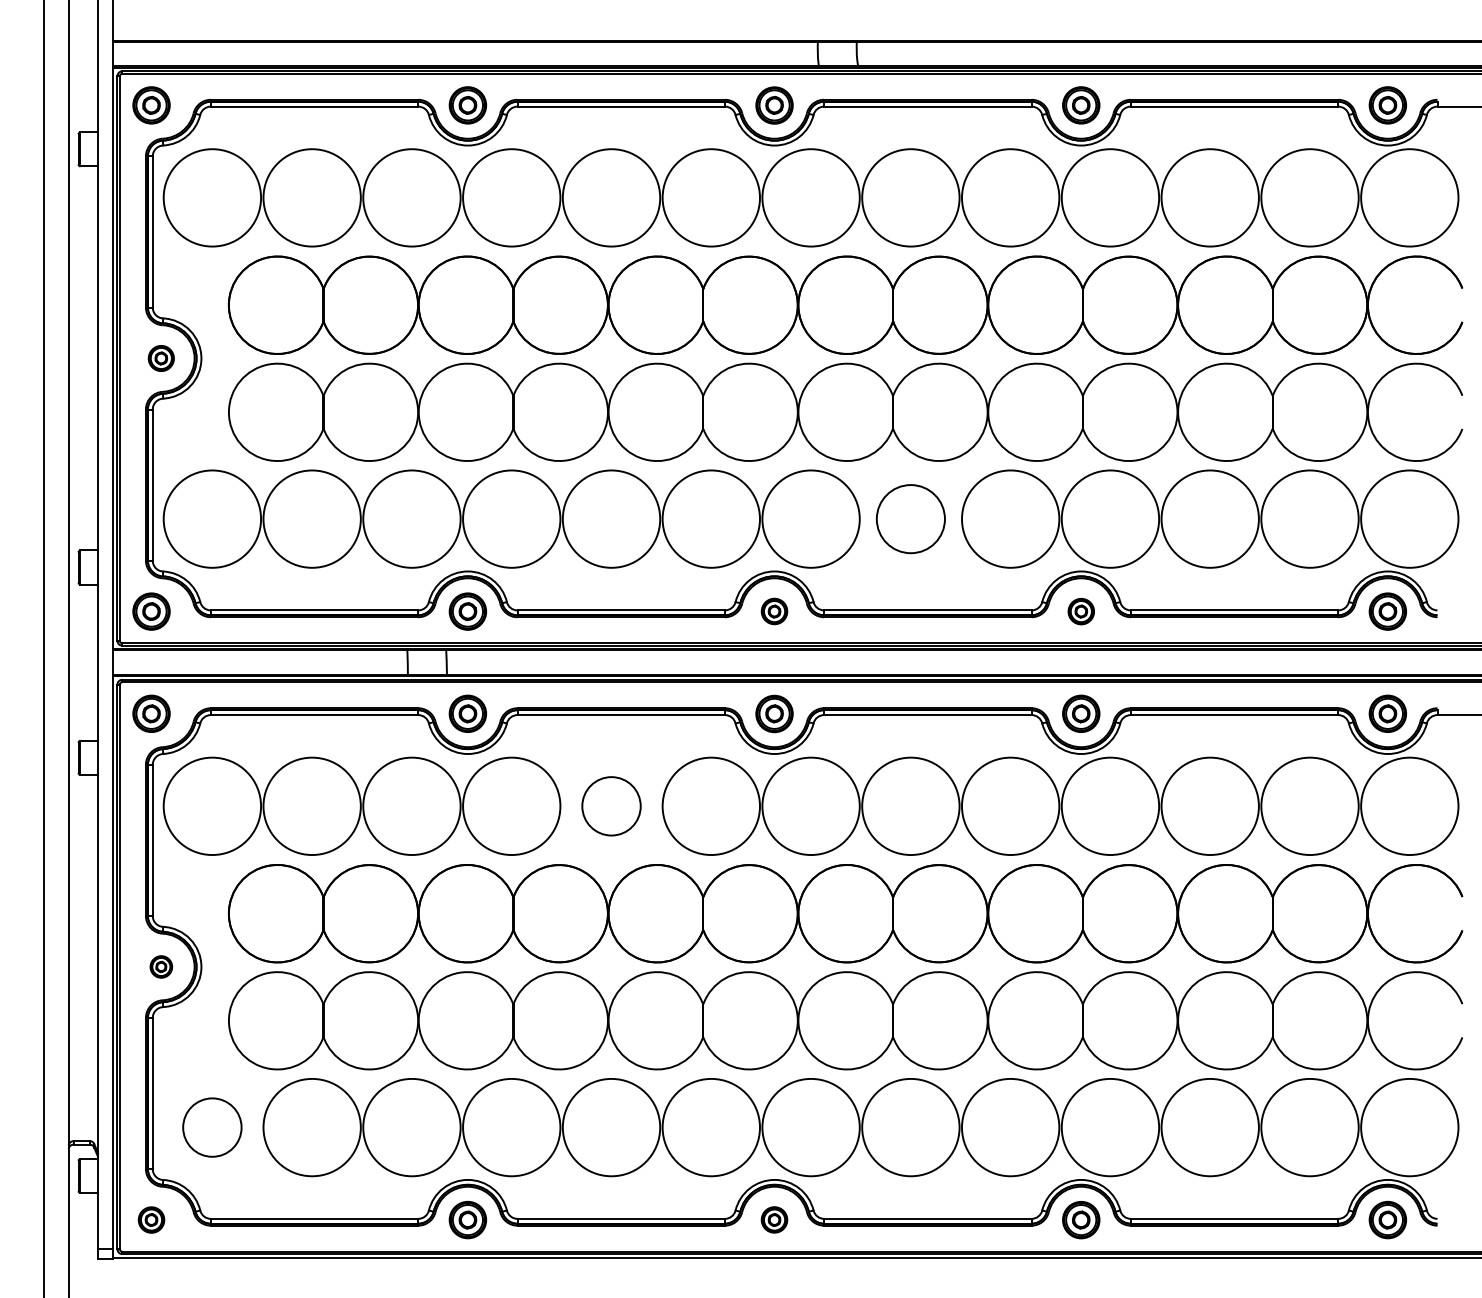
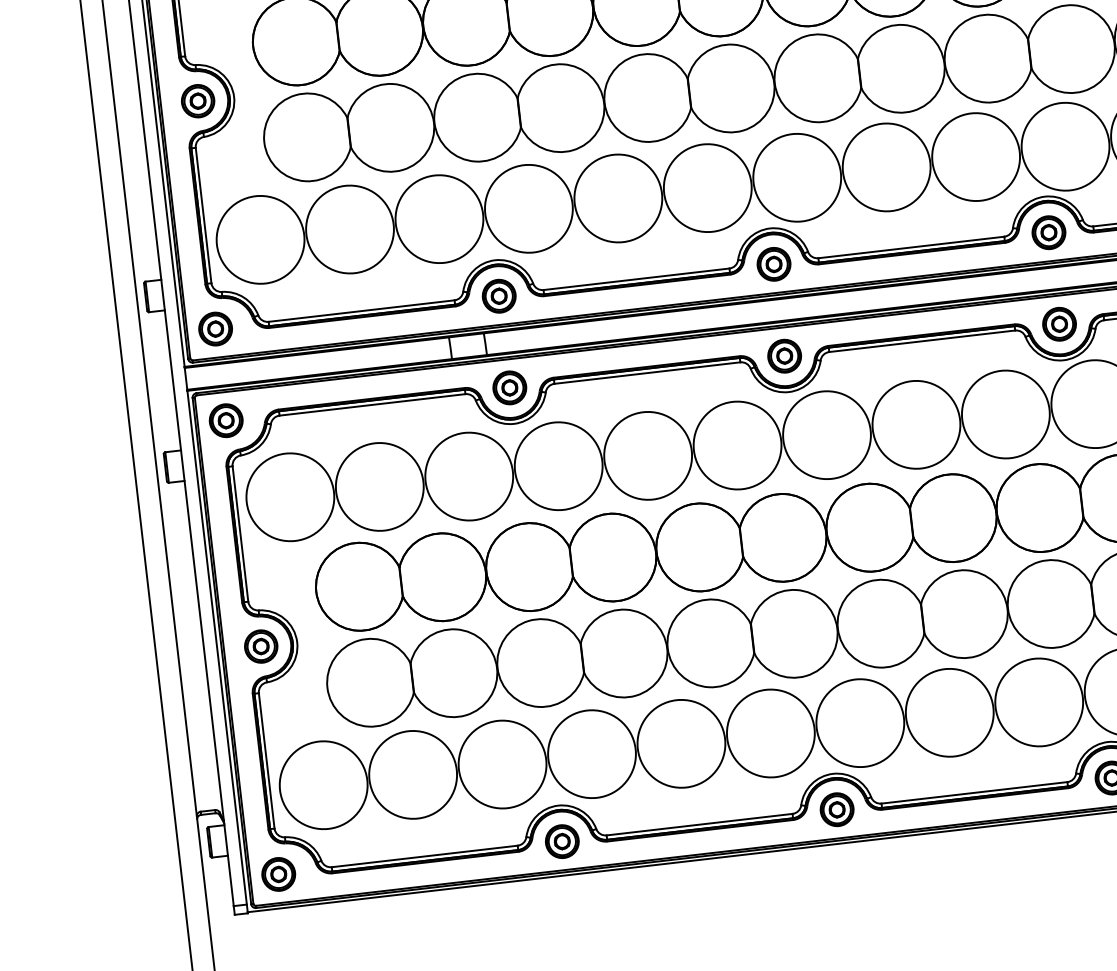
part: (161, 358) -> (198, 101), size x1.43
circle: (910, 518) -> (886, 166), size x1.43
part: (774, 611) -> (774, 264), size x1.43
part: (1081, 611) -> (1049, 232), size x1.43
circle: (611, 806) -> (648, 456), size x1.67
part: (161, 966) -> (261, 646), size x1.67
circle: (212, 1127) -> (323, 785), size x1.67
part: (151, 1219) -> (278, 873), size x1.43
part: (774, 1219) -> (837, 809), size x1.43

